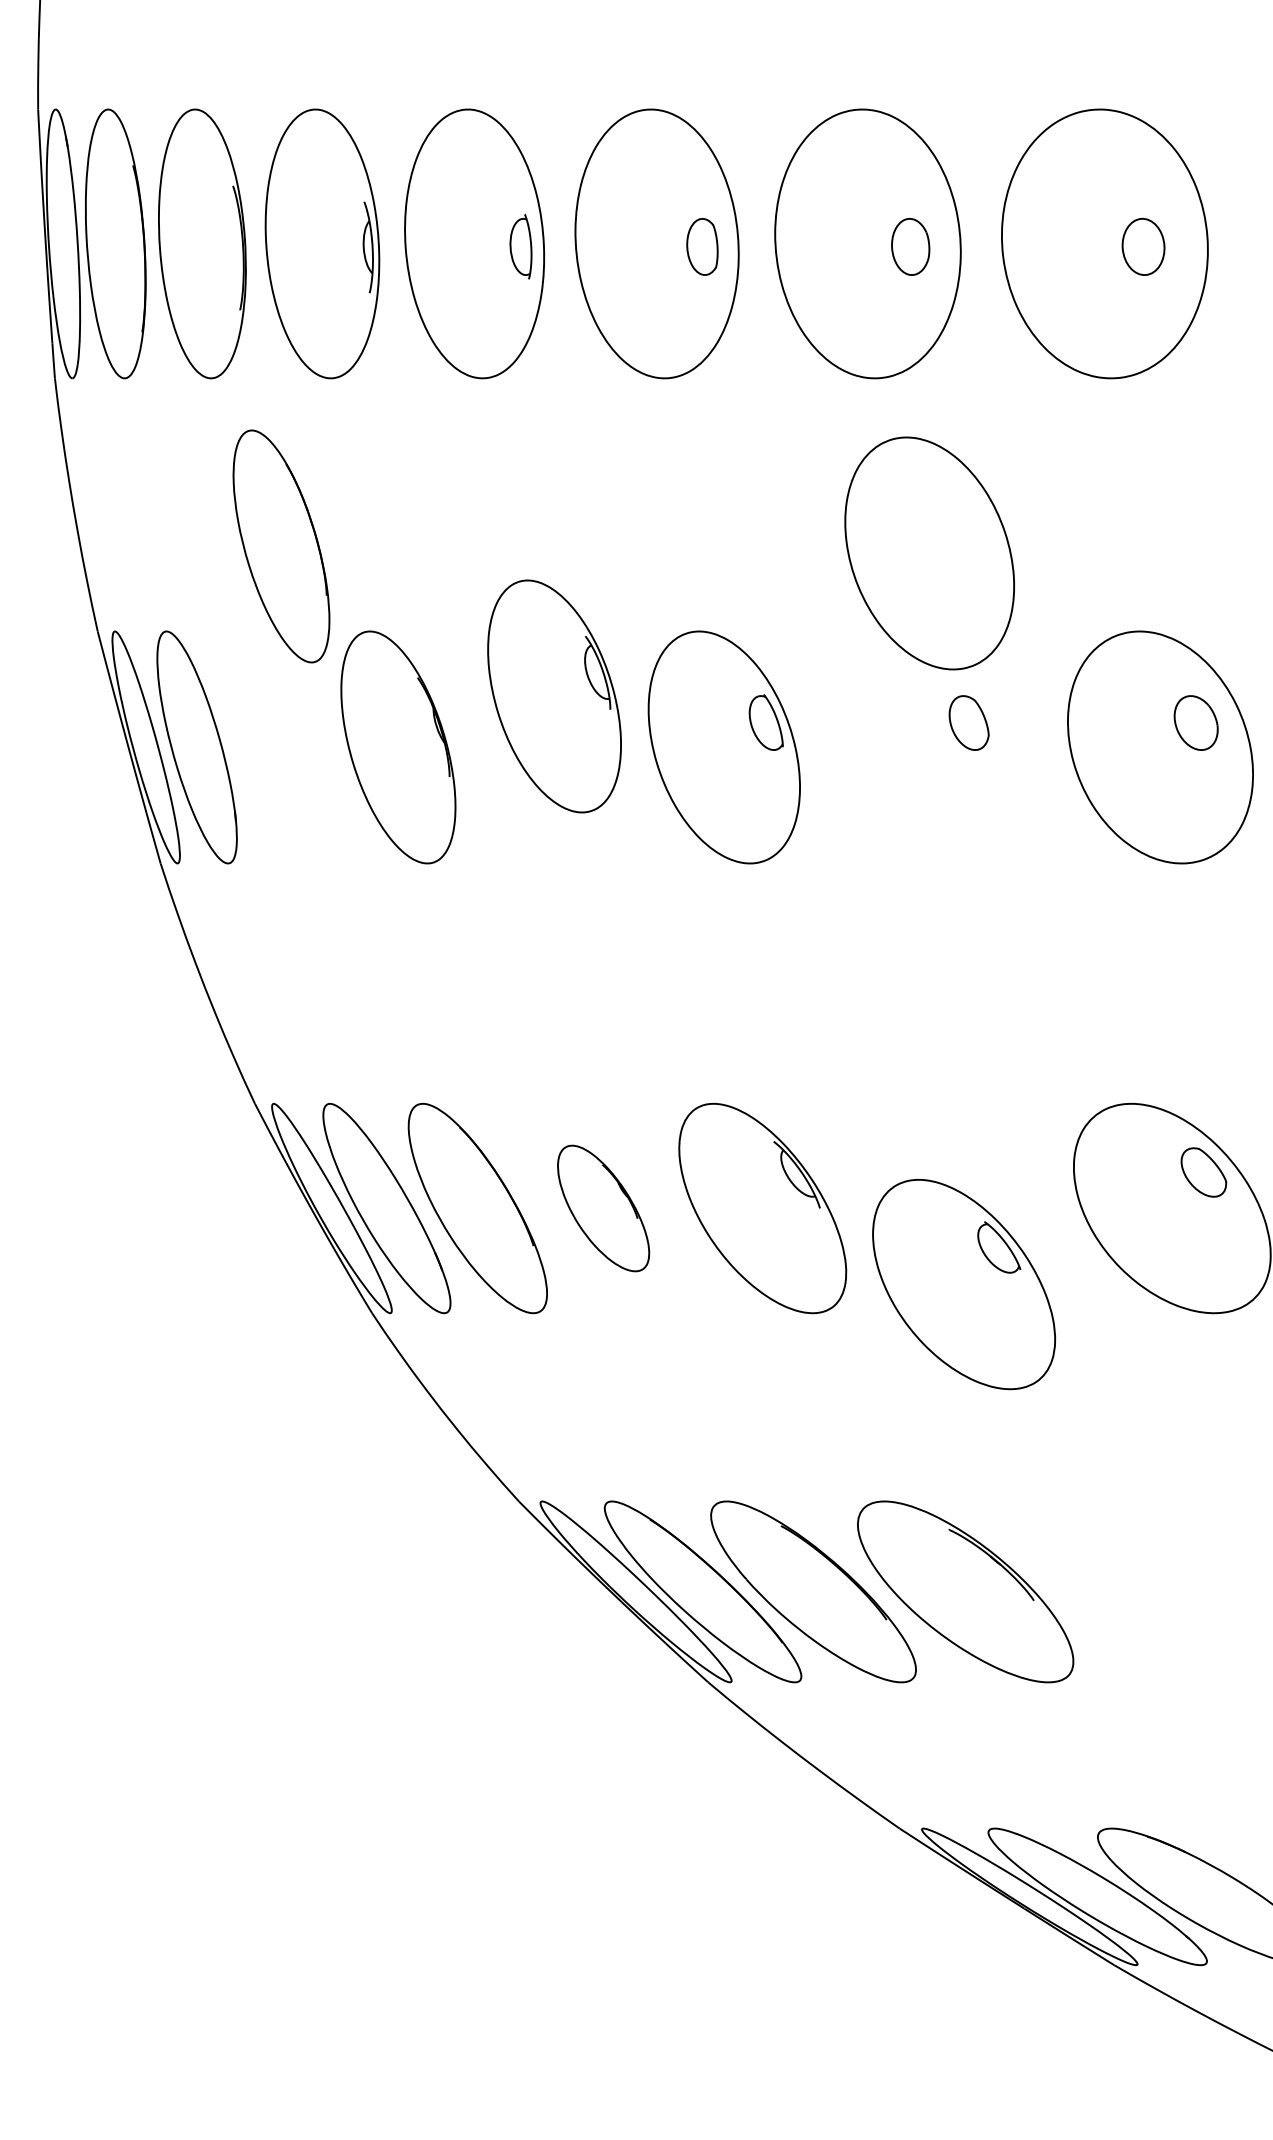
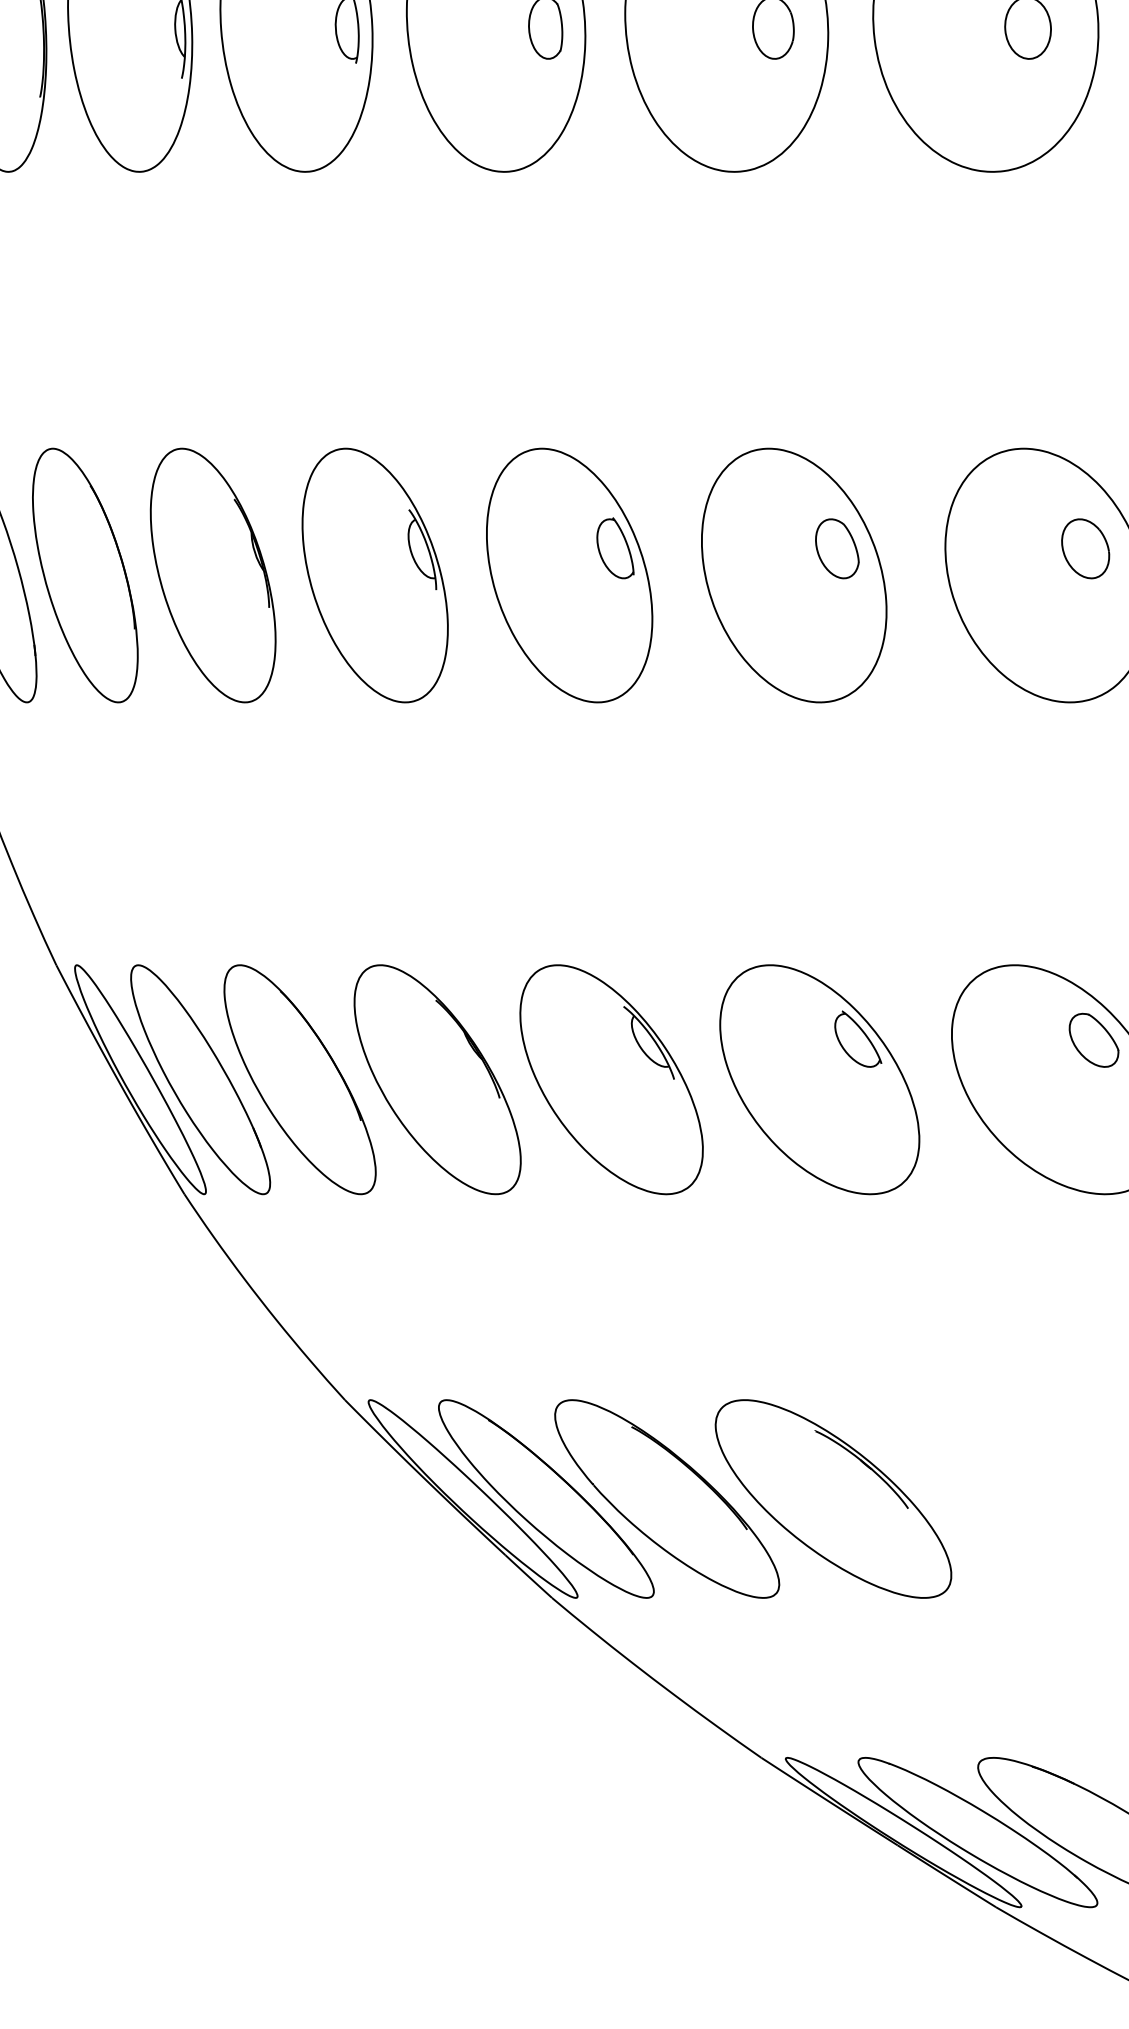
part: (281, 546) -> (85, 575), moved
part: (929, 553) -> (793, 575), moved
part: (554, 696) -> (375, 575), moved
part: (603, 1208) -> (437, 1079), size x1.67
part: (963, 1284) -> (819, 1079), moved

